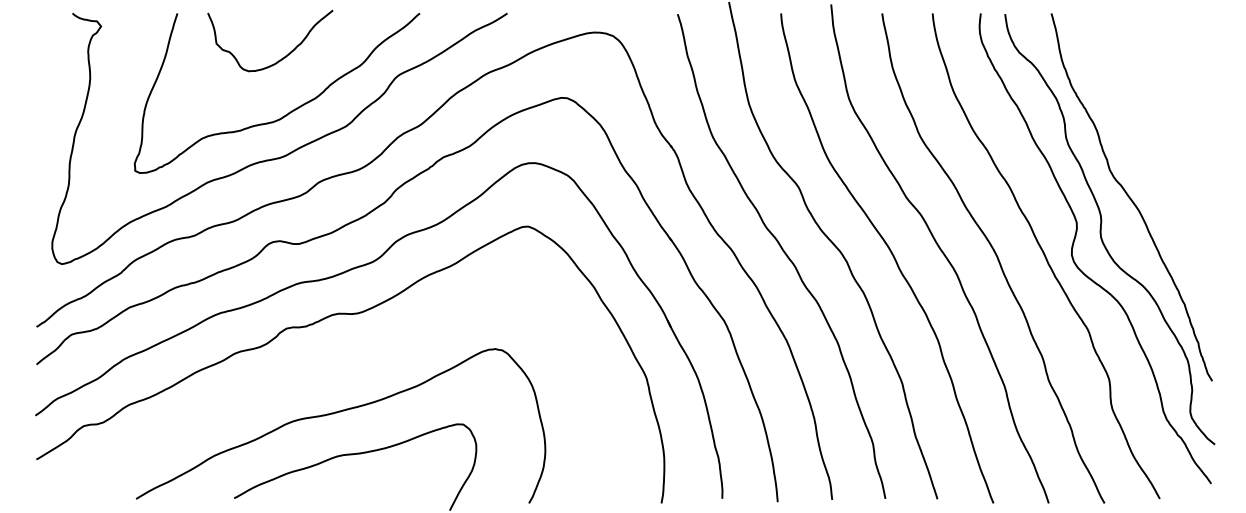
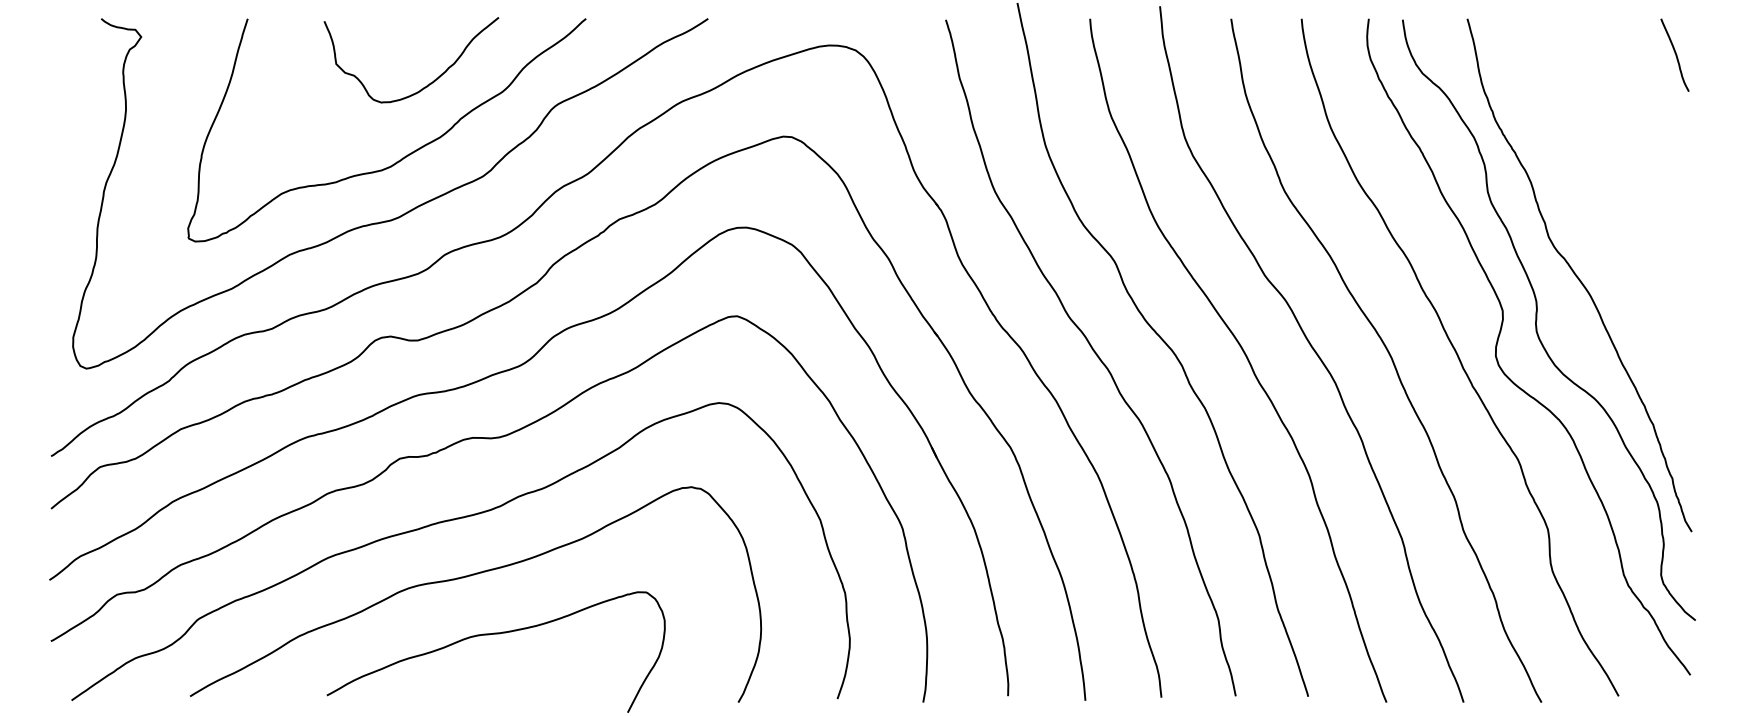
curve: (1199, 38) -> (1674, 53), added
curve: (281, 58) -> (427, 84), moved
curve: (325, 372) -> (454, 520), added

